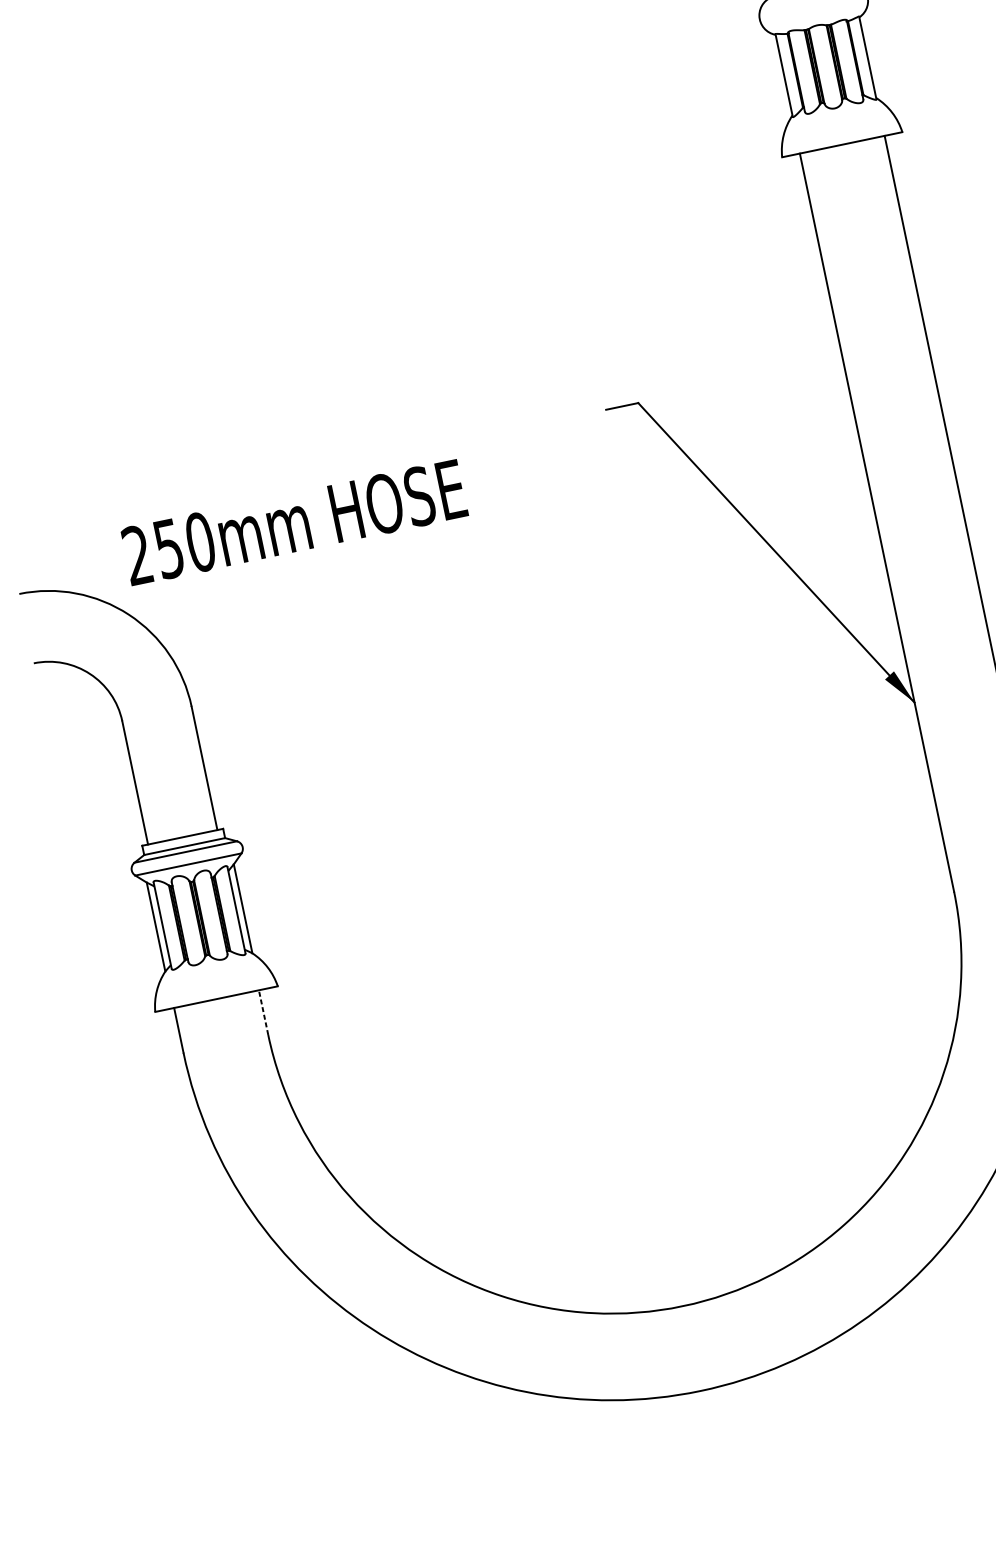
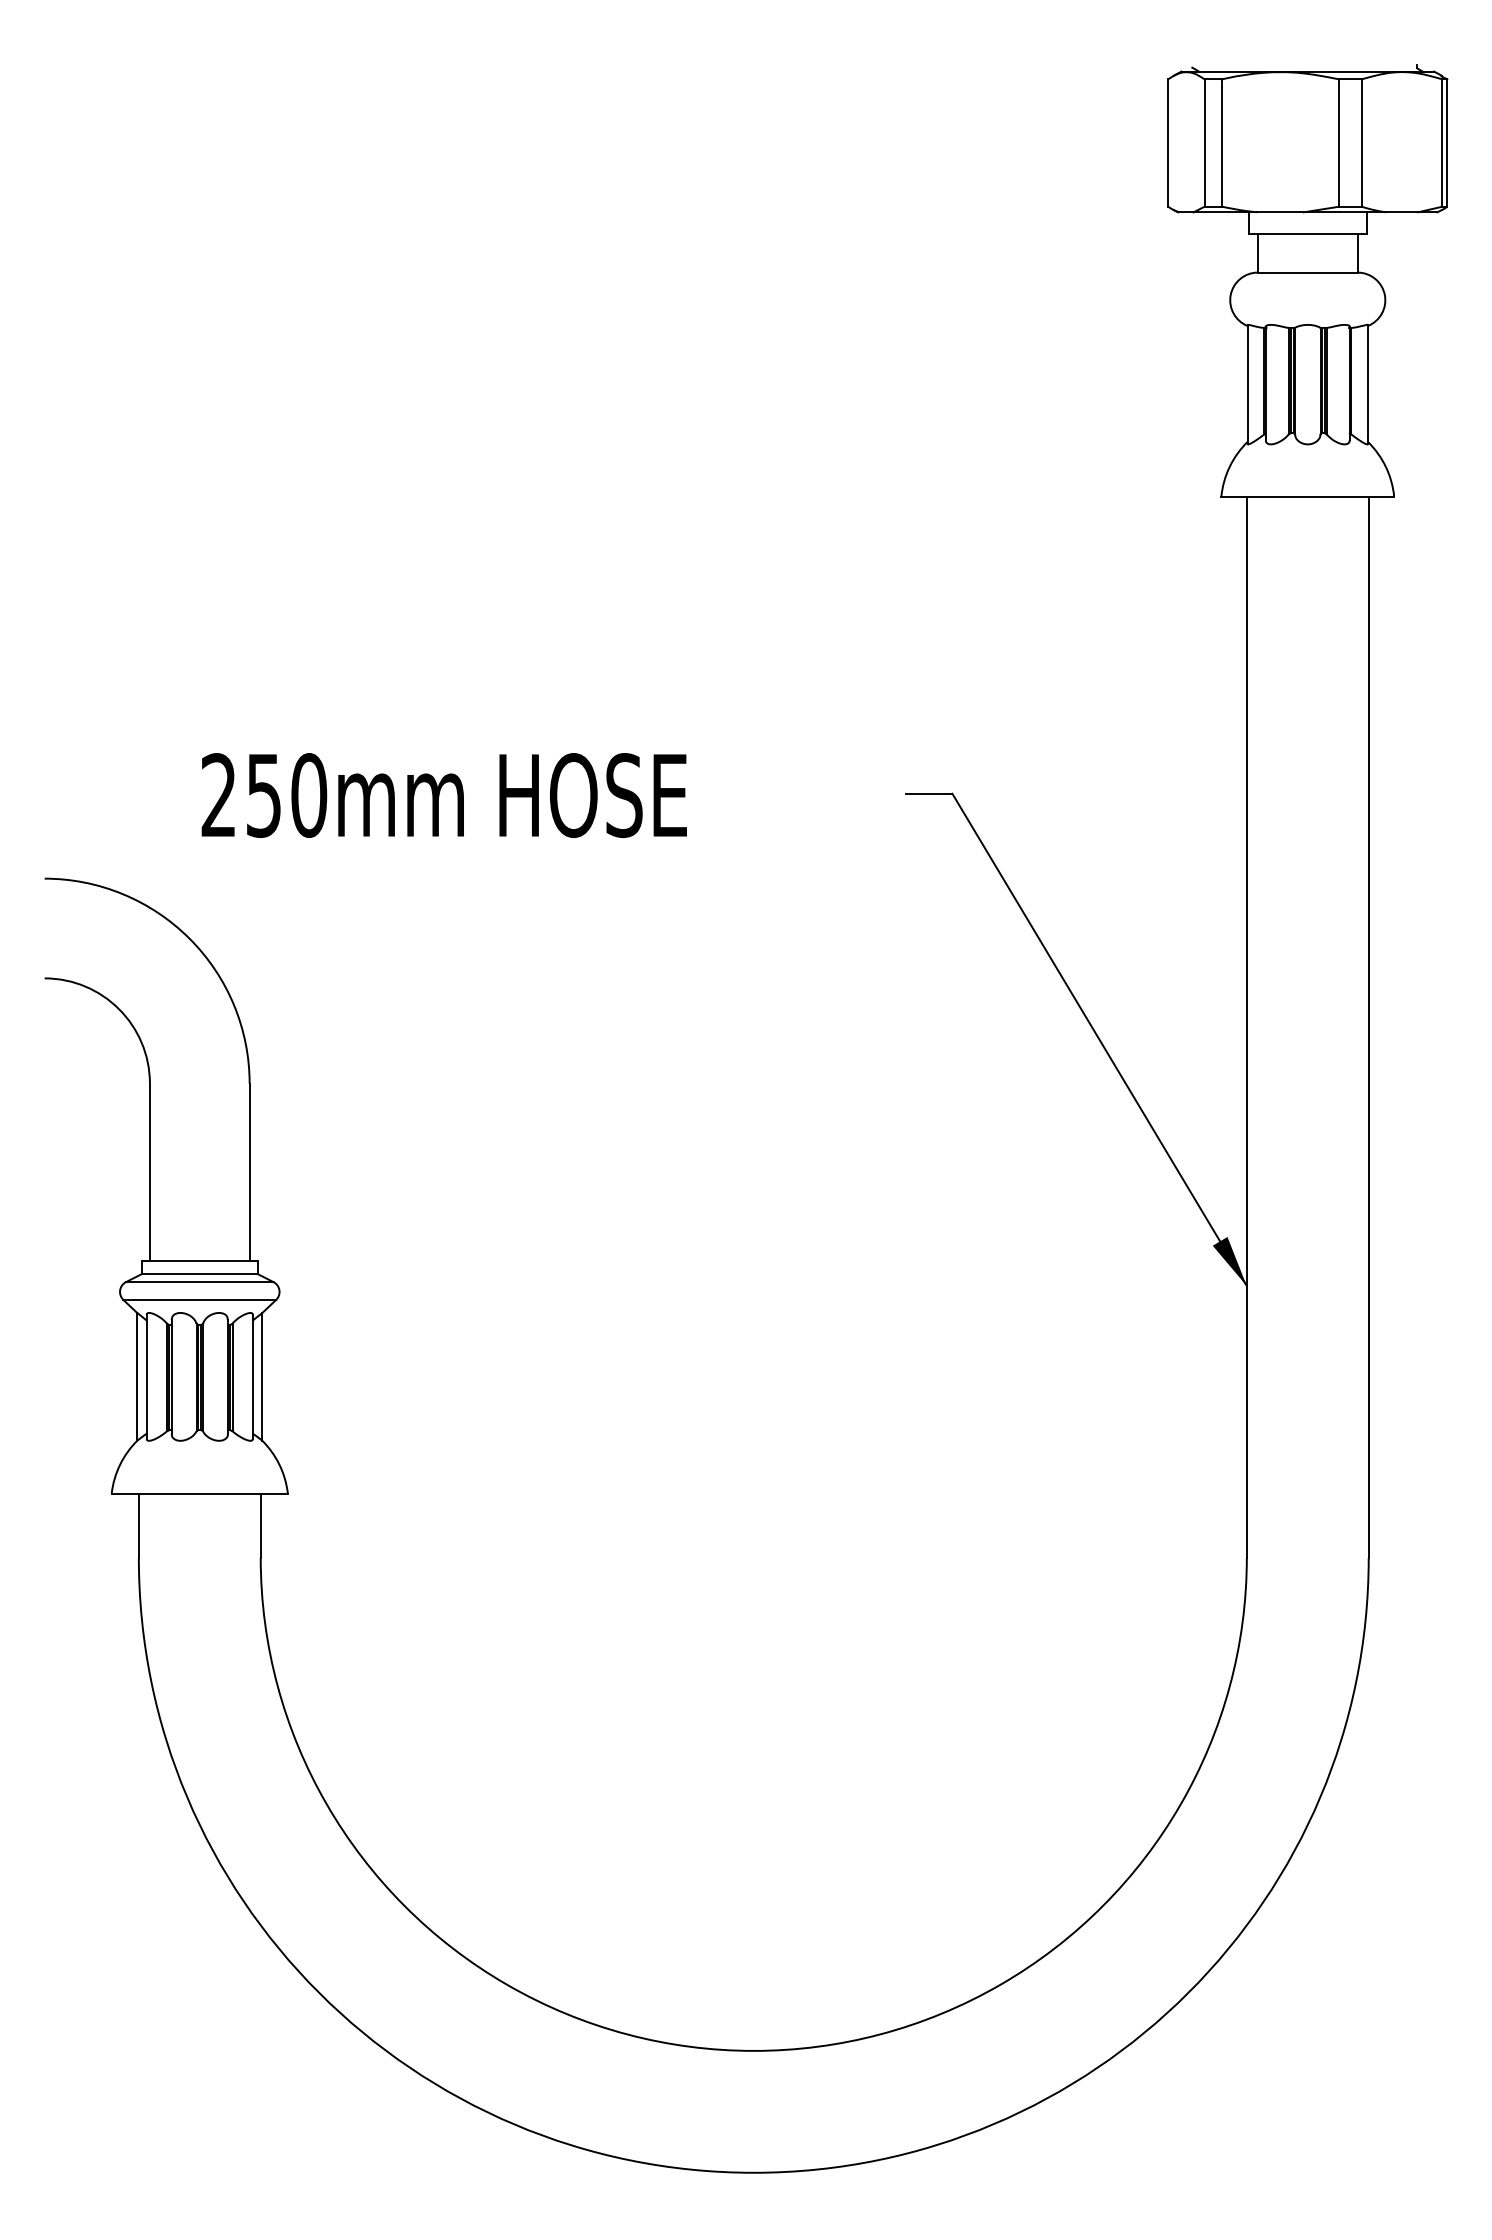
text: (293, 522) -> (443, 795), moved
line: (263, 1012) -> (260, 1525), dashed -> solid

